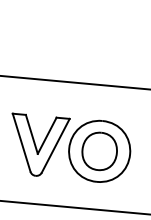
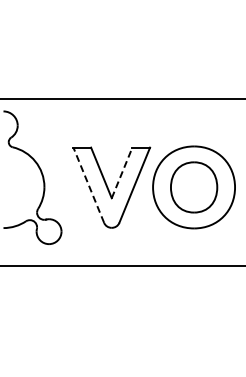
line: (47, 135) -> (122, 172), solid -> dashed
line: (21, 142) -> (88, 185), solid -> dashed

